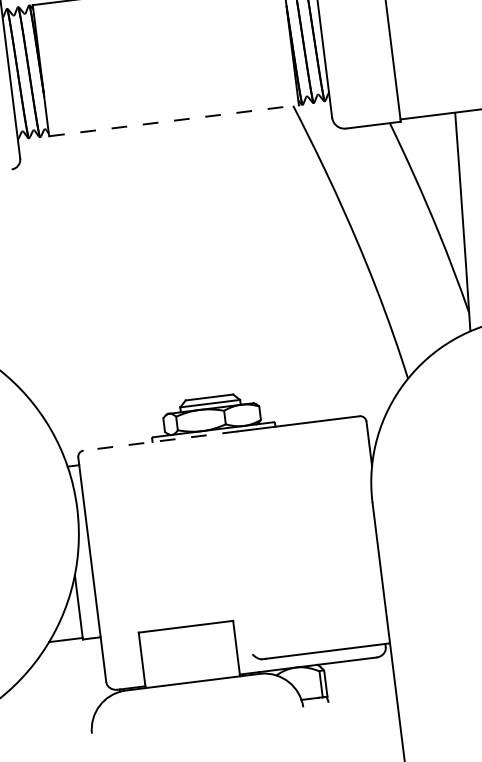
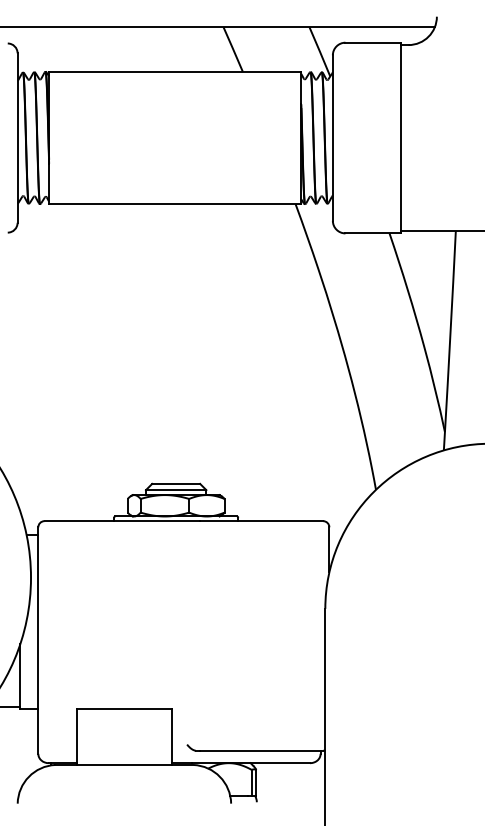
line: (174, 120) -> (175, 204), dashed -> solid
line: (160, 441) -> (122, 521), dashed -> solid

